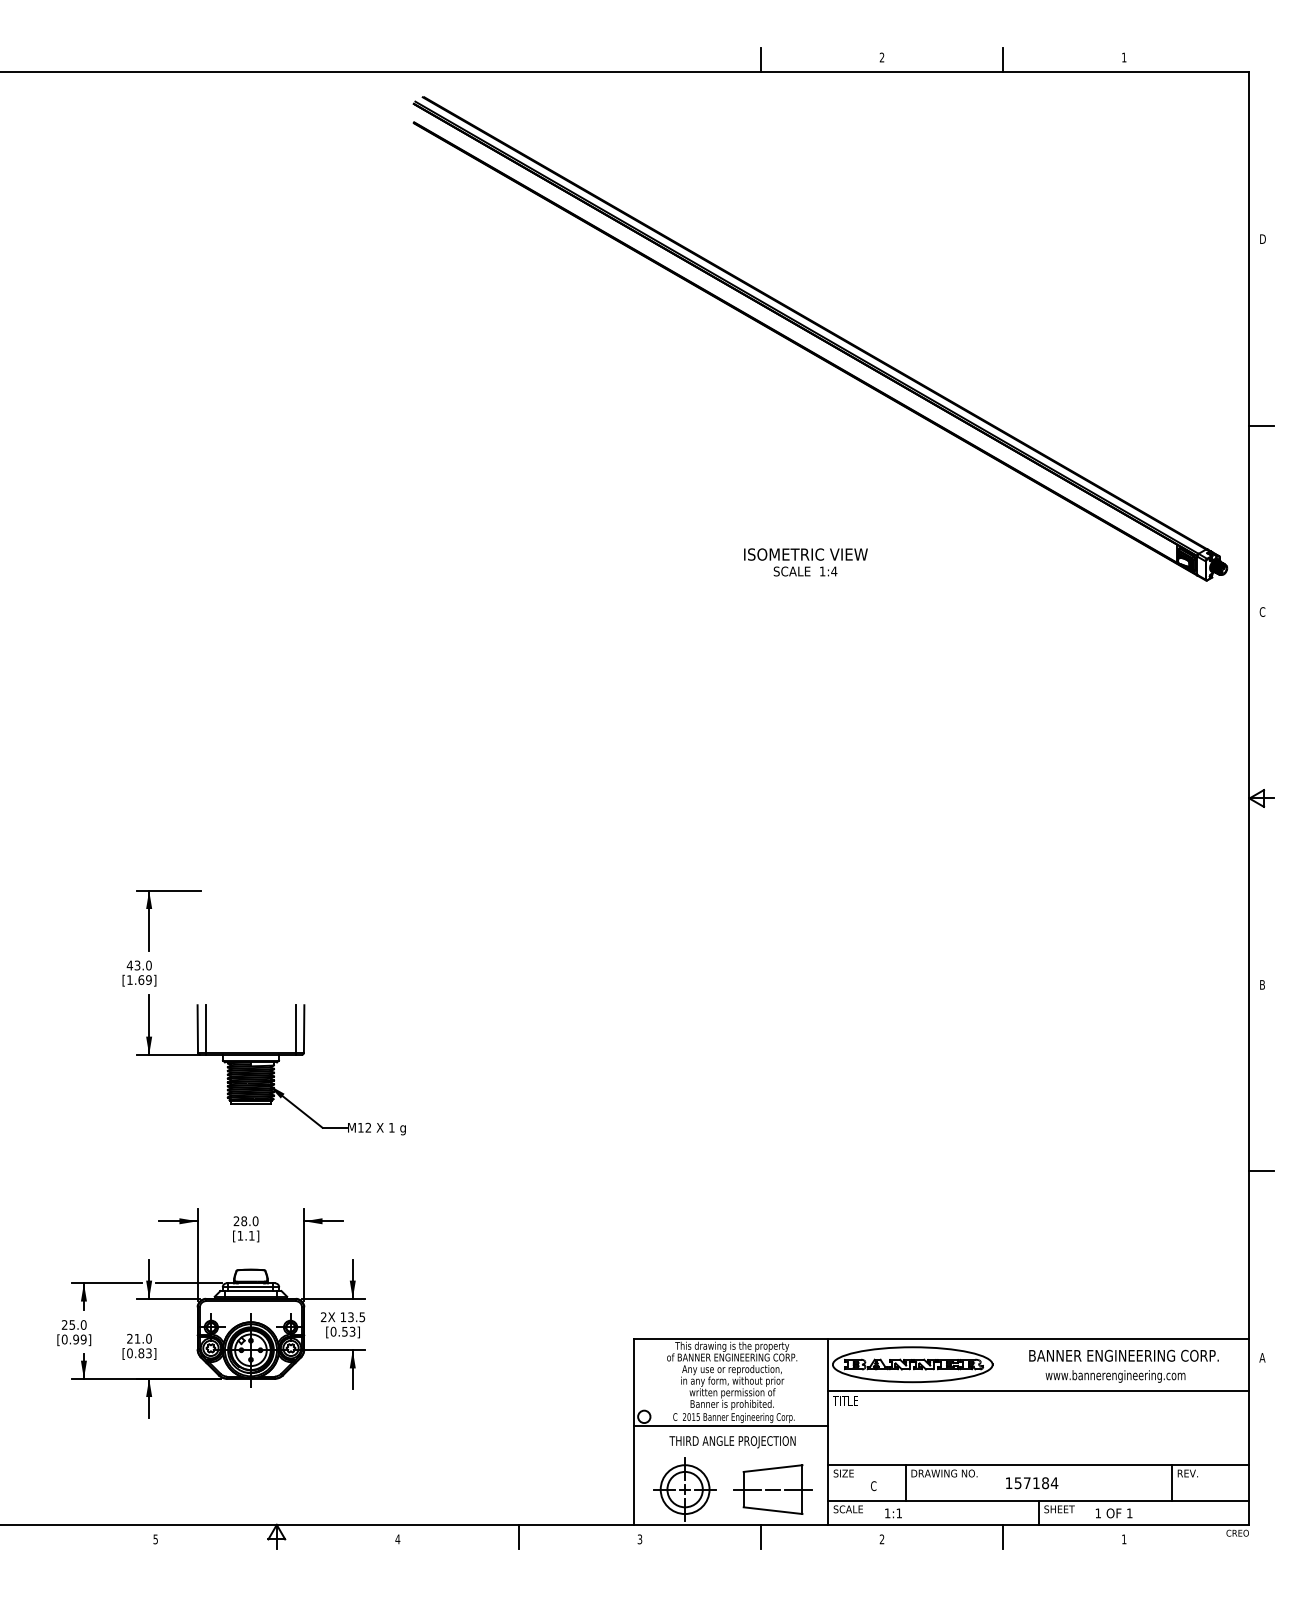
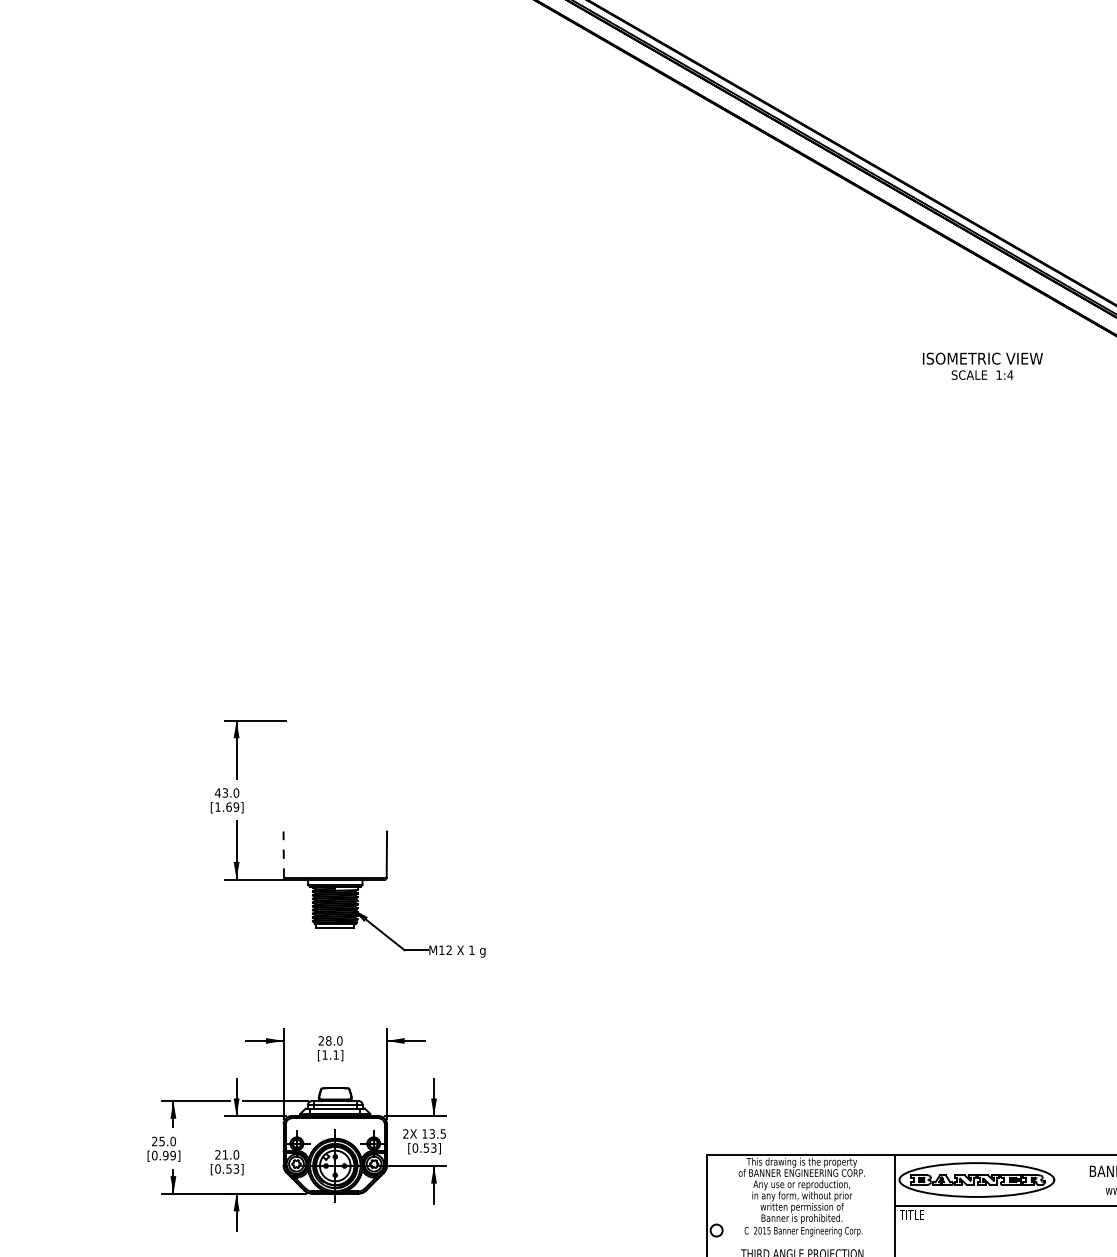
text: (805, 562) -> (982, 366), moved
line: (197, 1029) -> (283, 855), solid -> dashed
line: (206, 1029) -> (292, 855), removed
line: (295, 1029) -> (378, 855), removed
text: (141, 1353) -> (229, 1169), [0.83] -> [0.53]
line: (731, 1426) -> (801, 1239), removed

